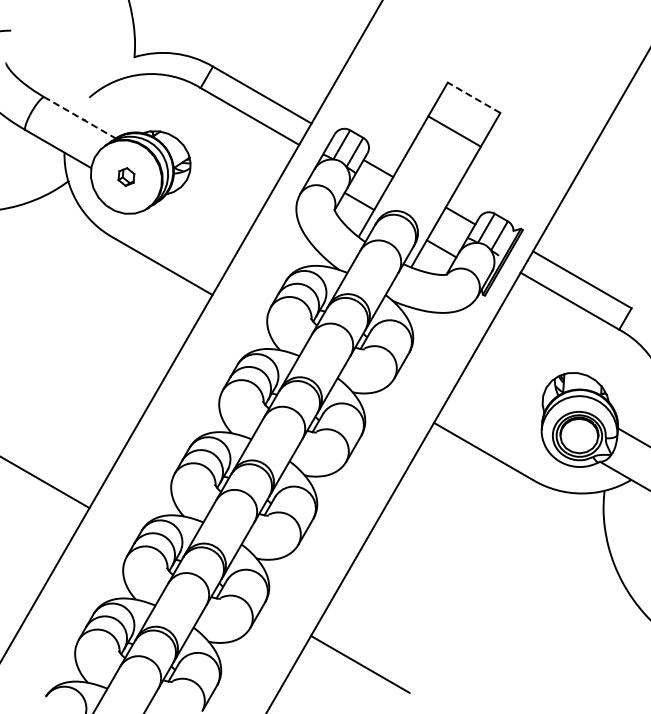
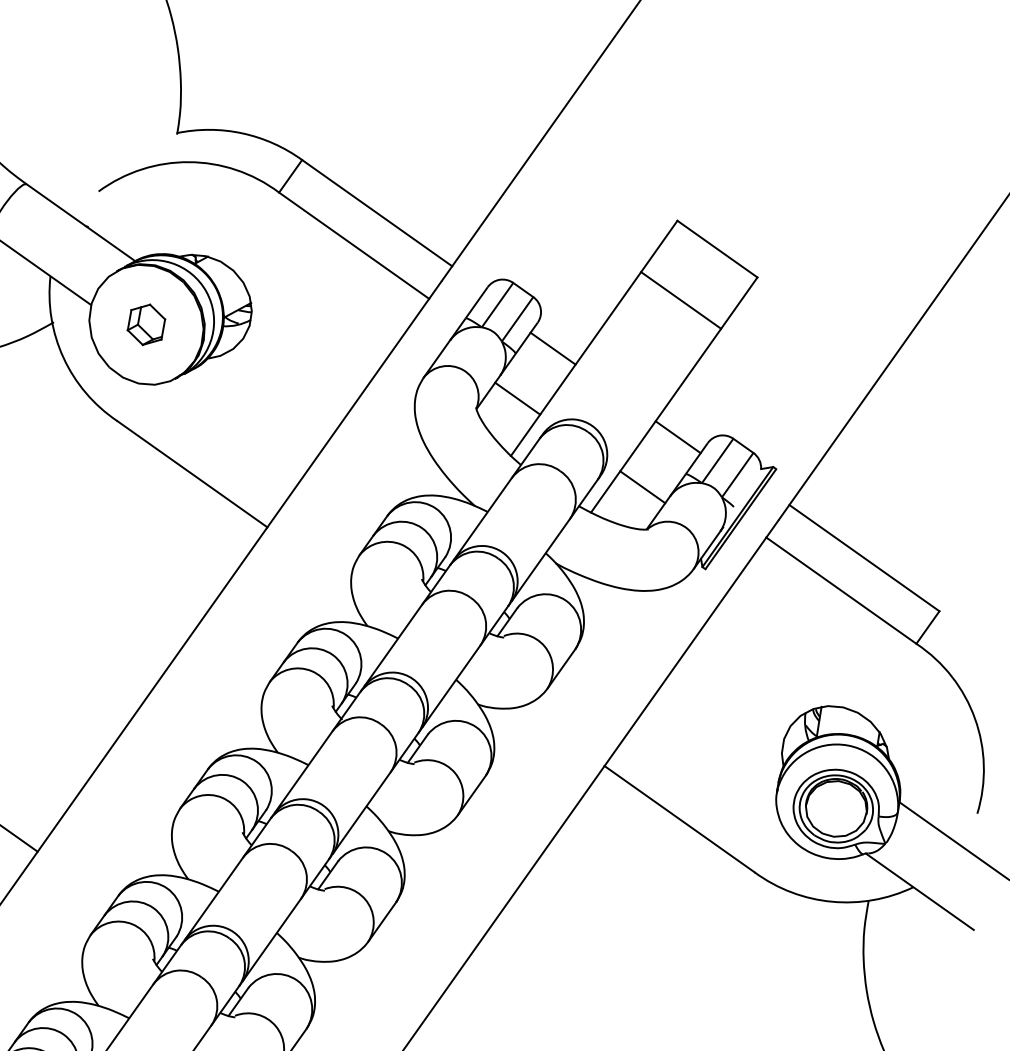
line: (473, 97) -> (716, 248), dashed -> solid
line: (80, 118) -> (81, 223), dashed -> solid
part: (126, 176) -> (146, 323), size x1.43

